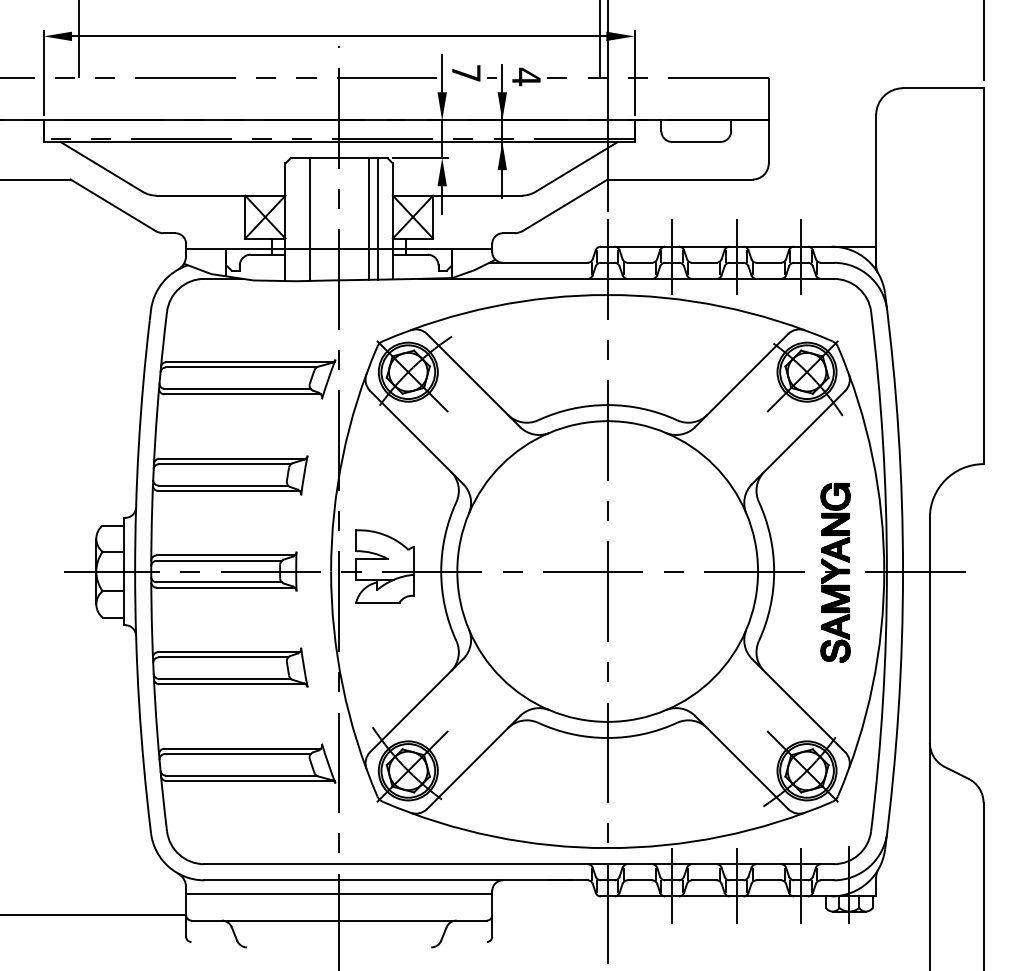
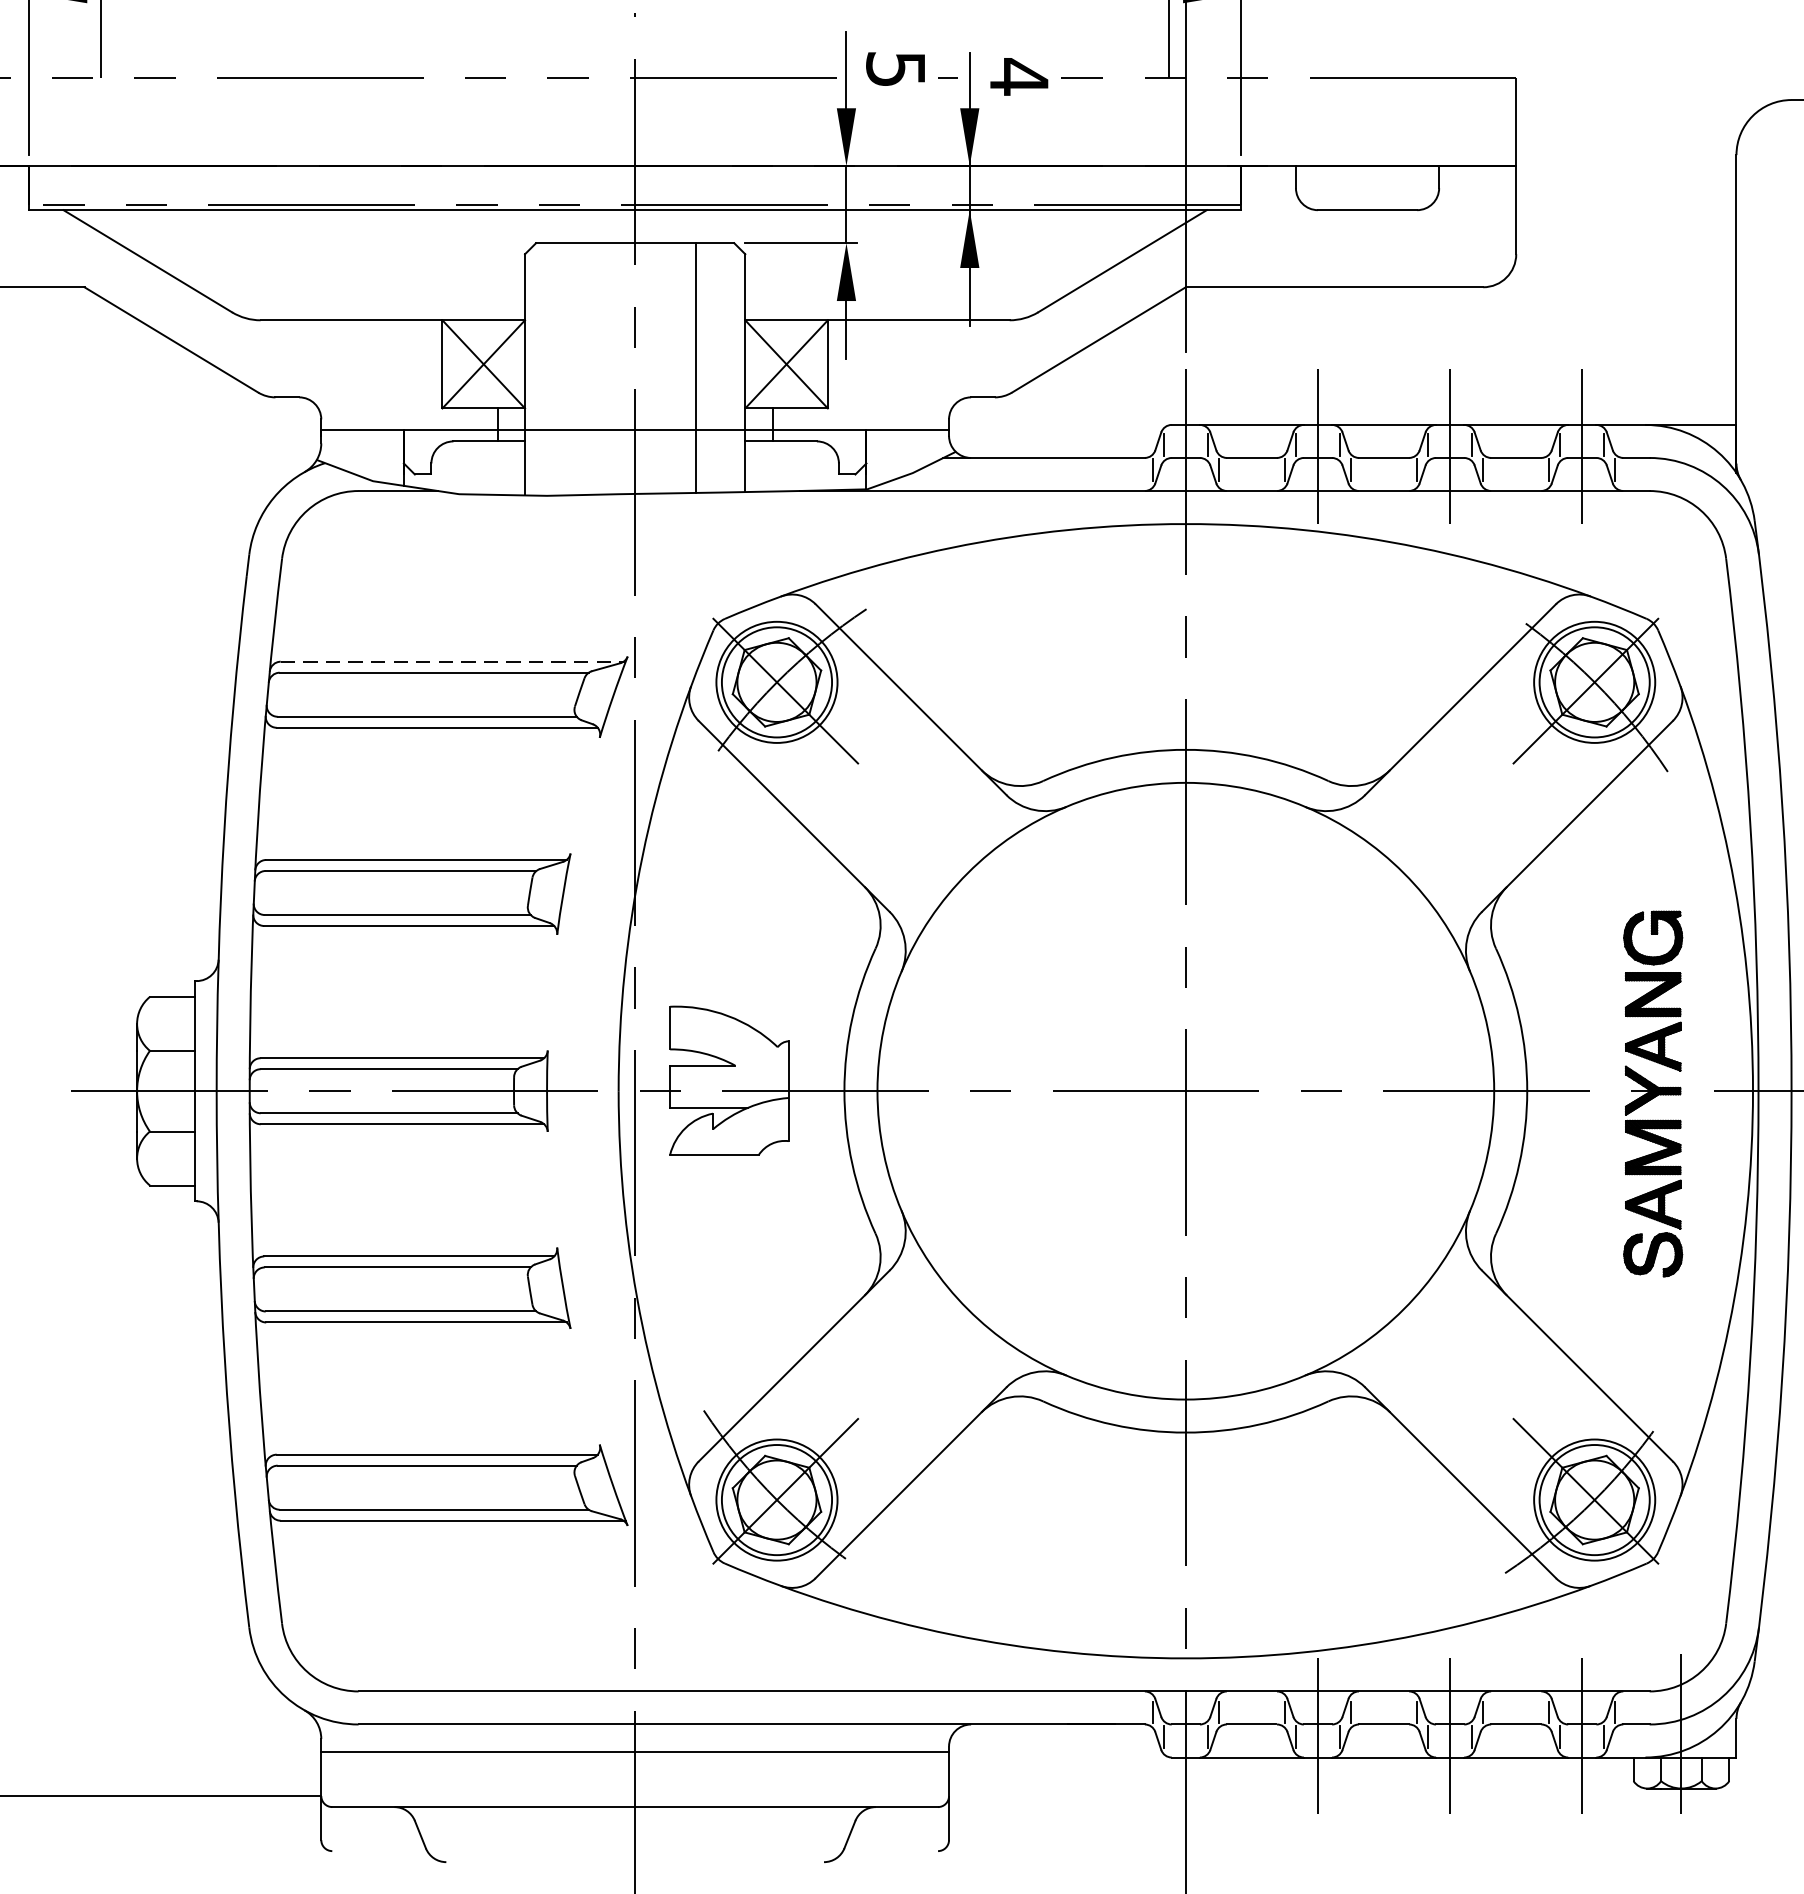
text: (465, 73) -> (894, 69), 7 -> 5
line: (378, 218) -> (715, 367), removed
line: (309, 219) -> (574, 369), removed
line: (250, 362) -> (453, 662), solid -> dashed

